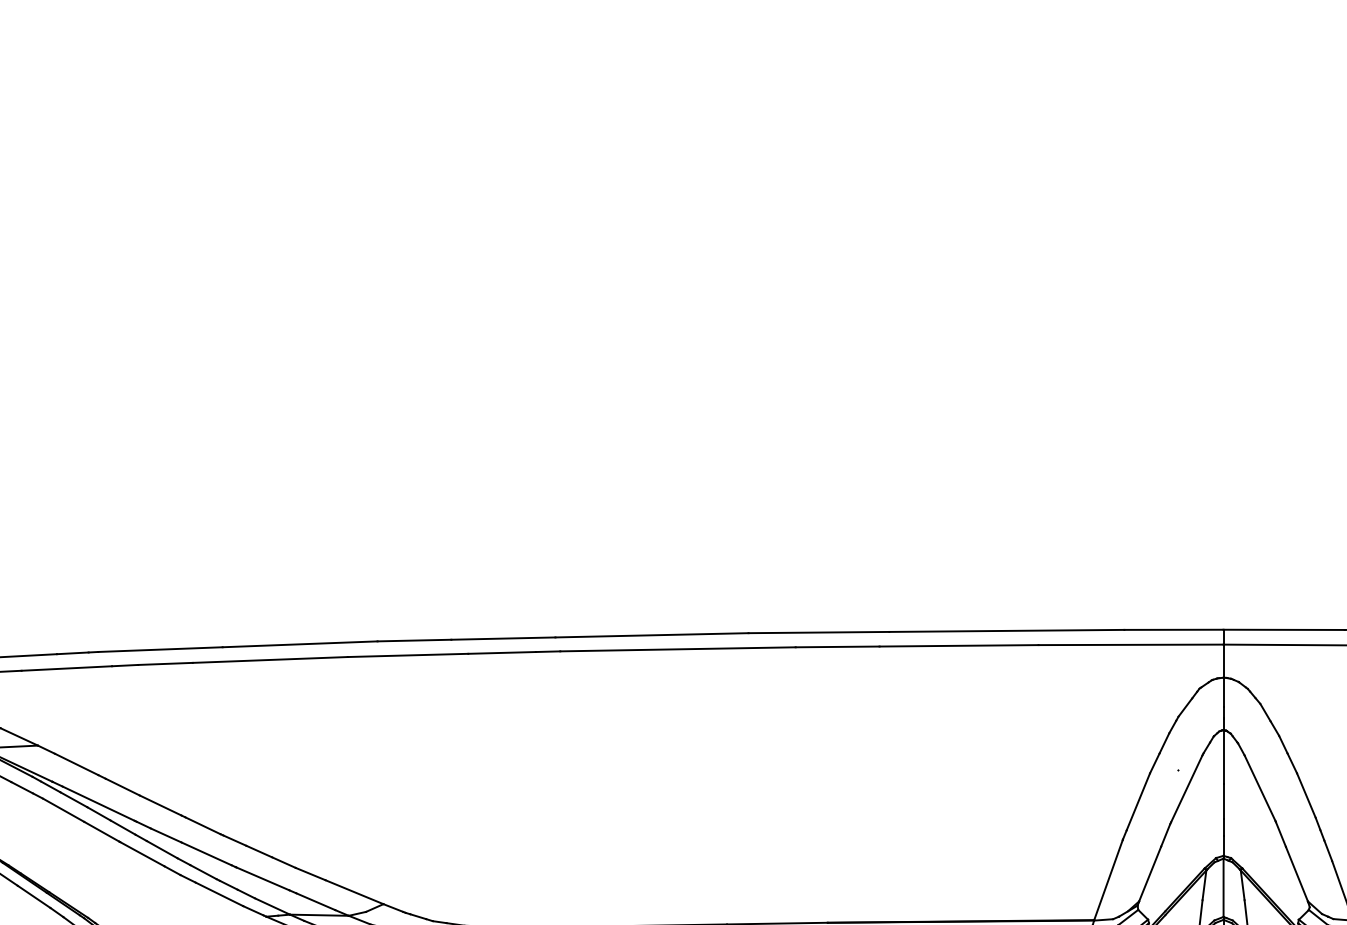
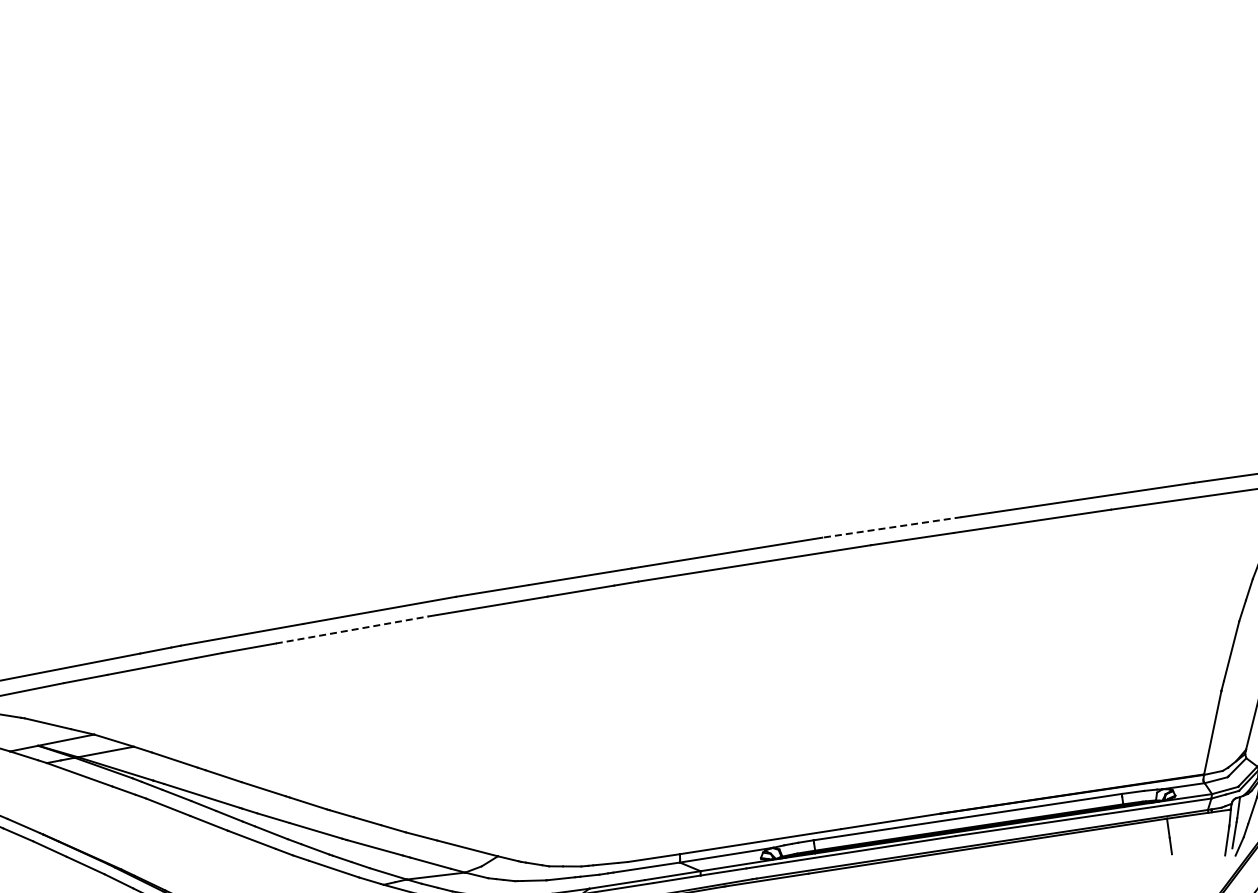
line: (818, 632) -> (891, 527), solid -> dashed
line: (270, 659) -> (352, 629), solid -> dashed

